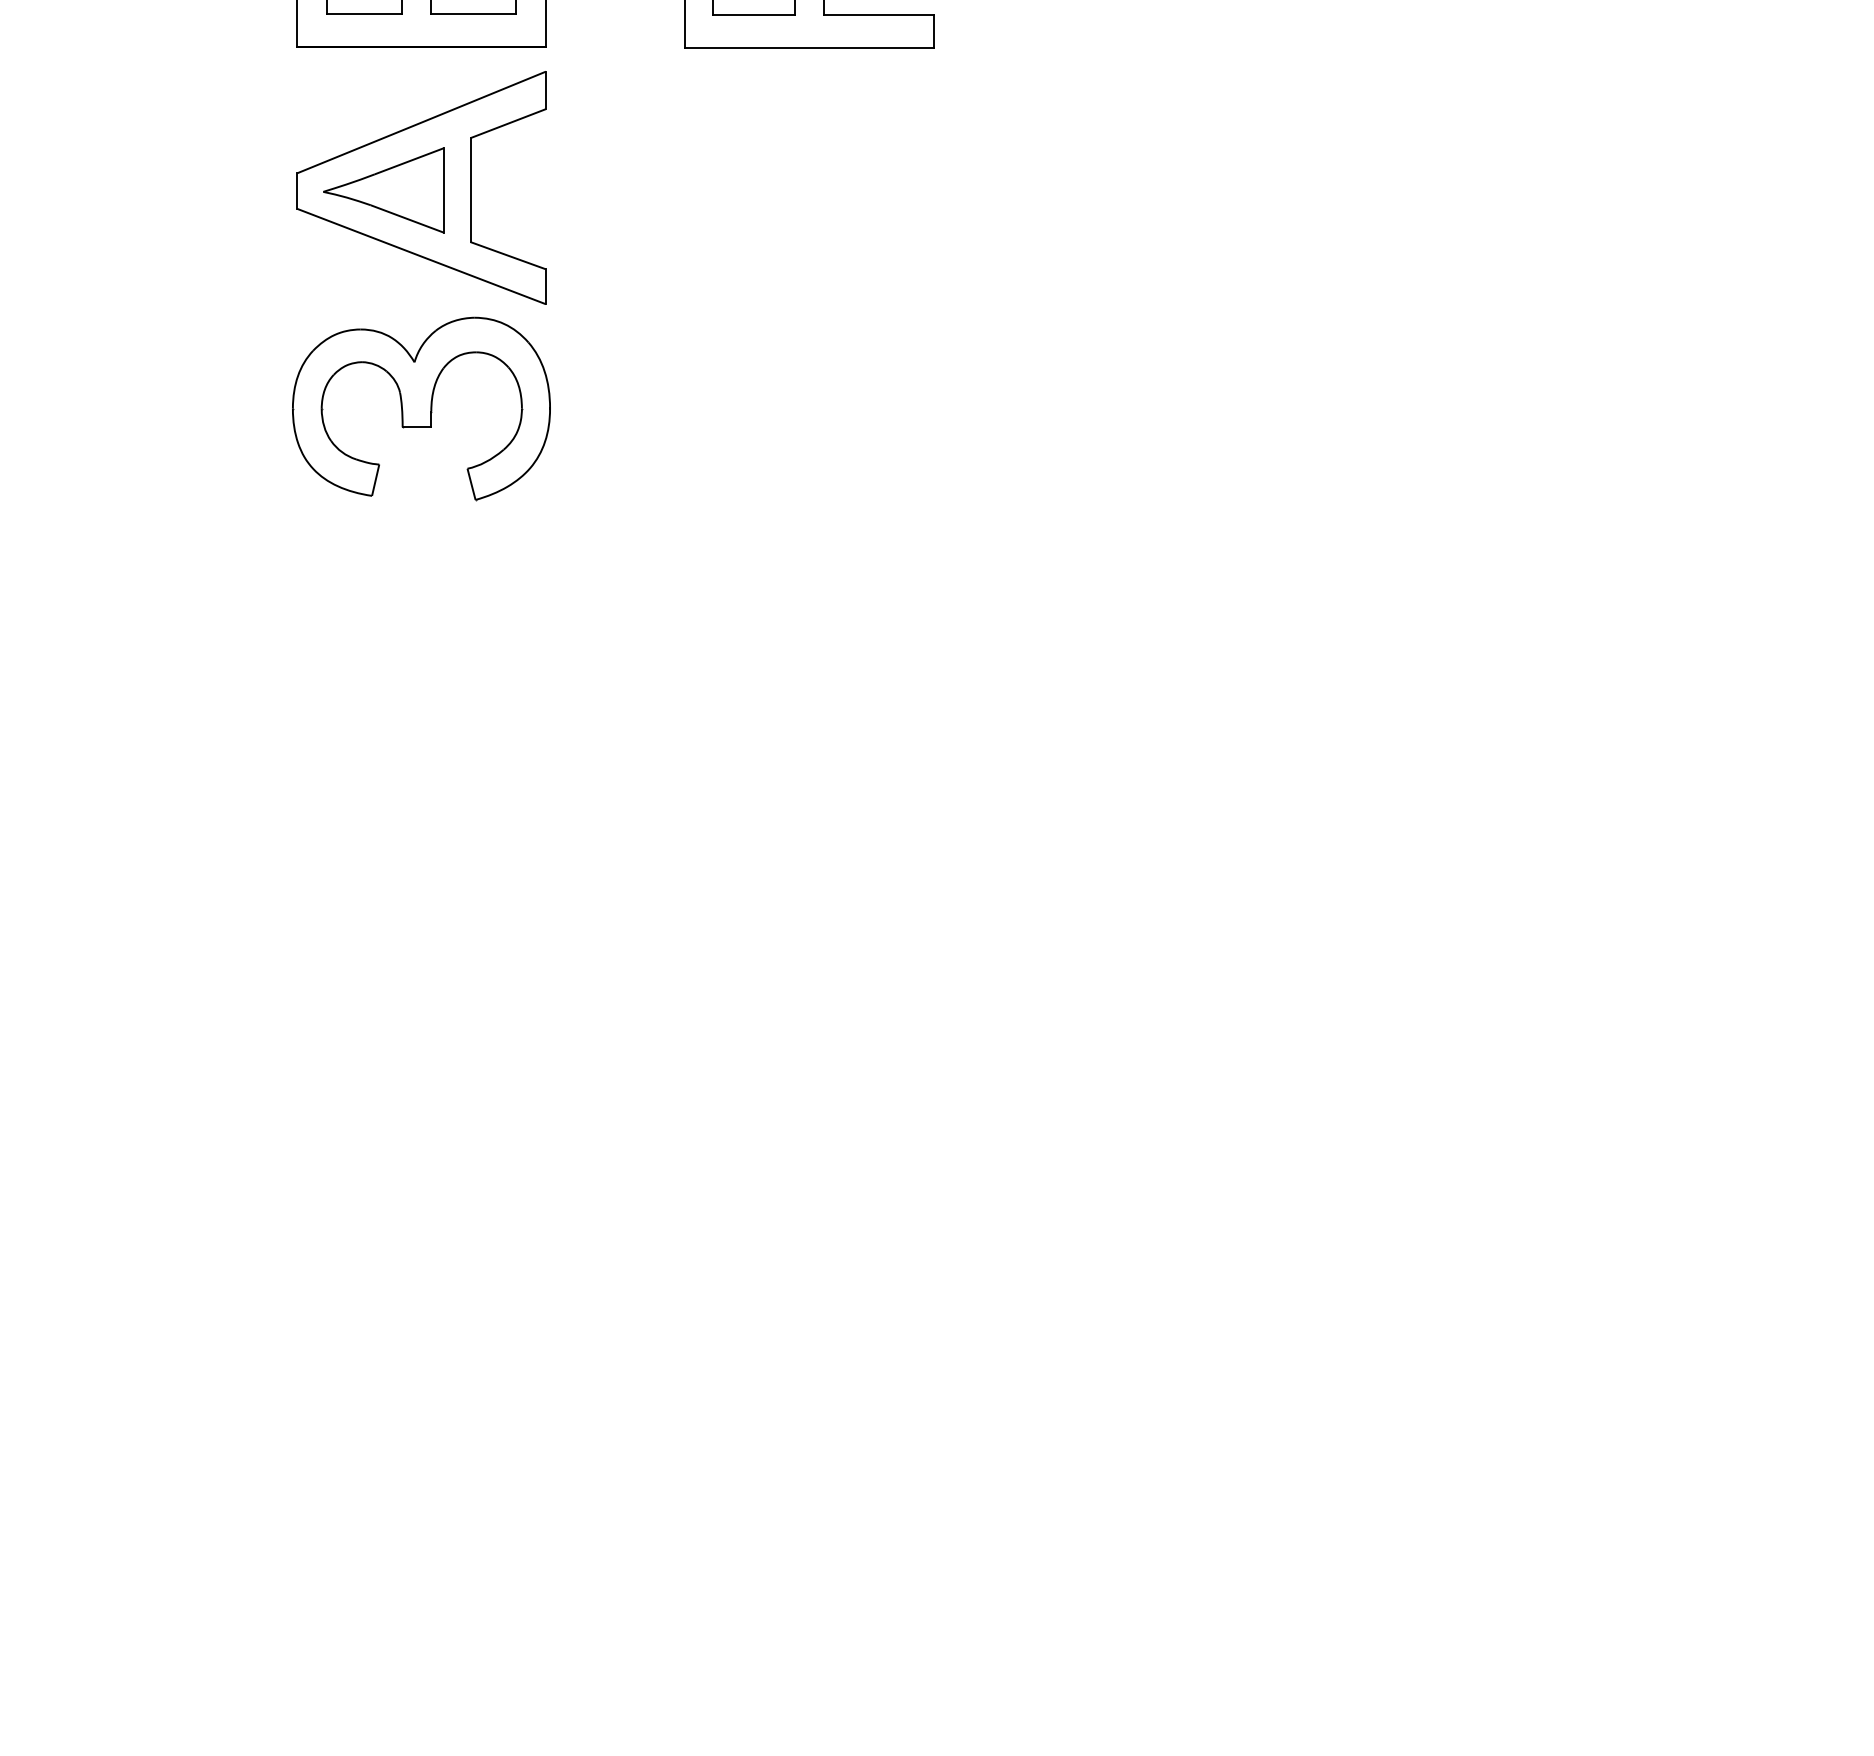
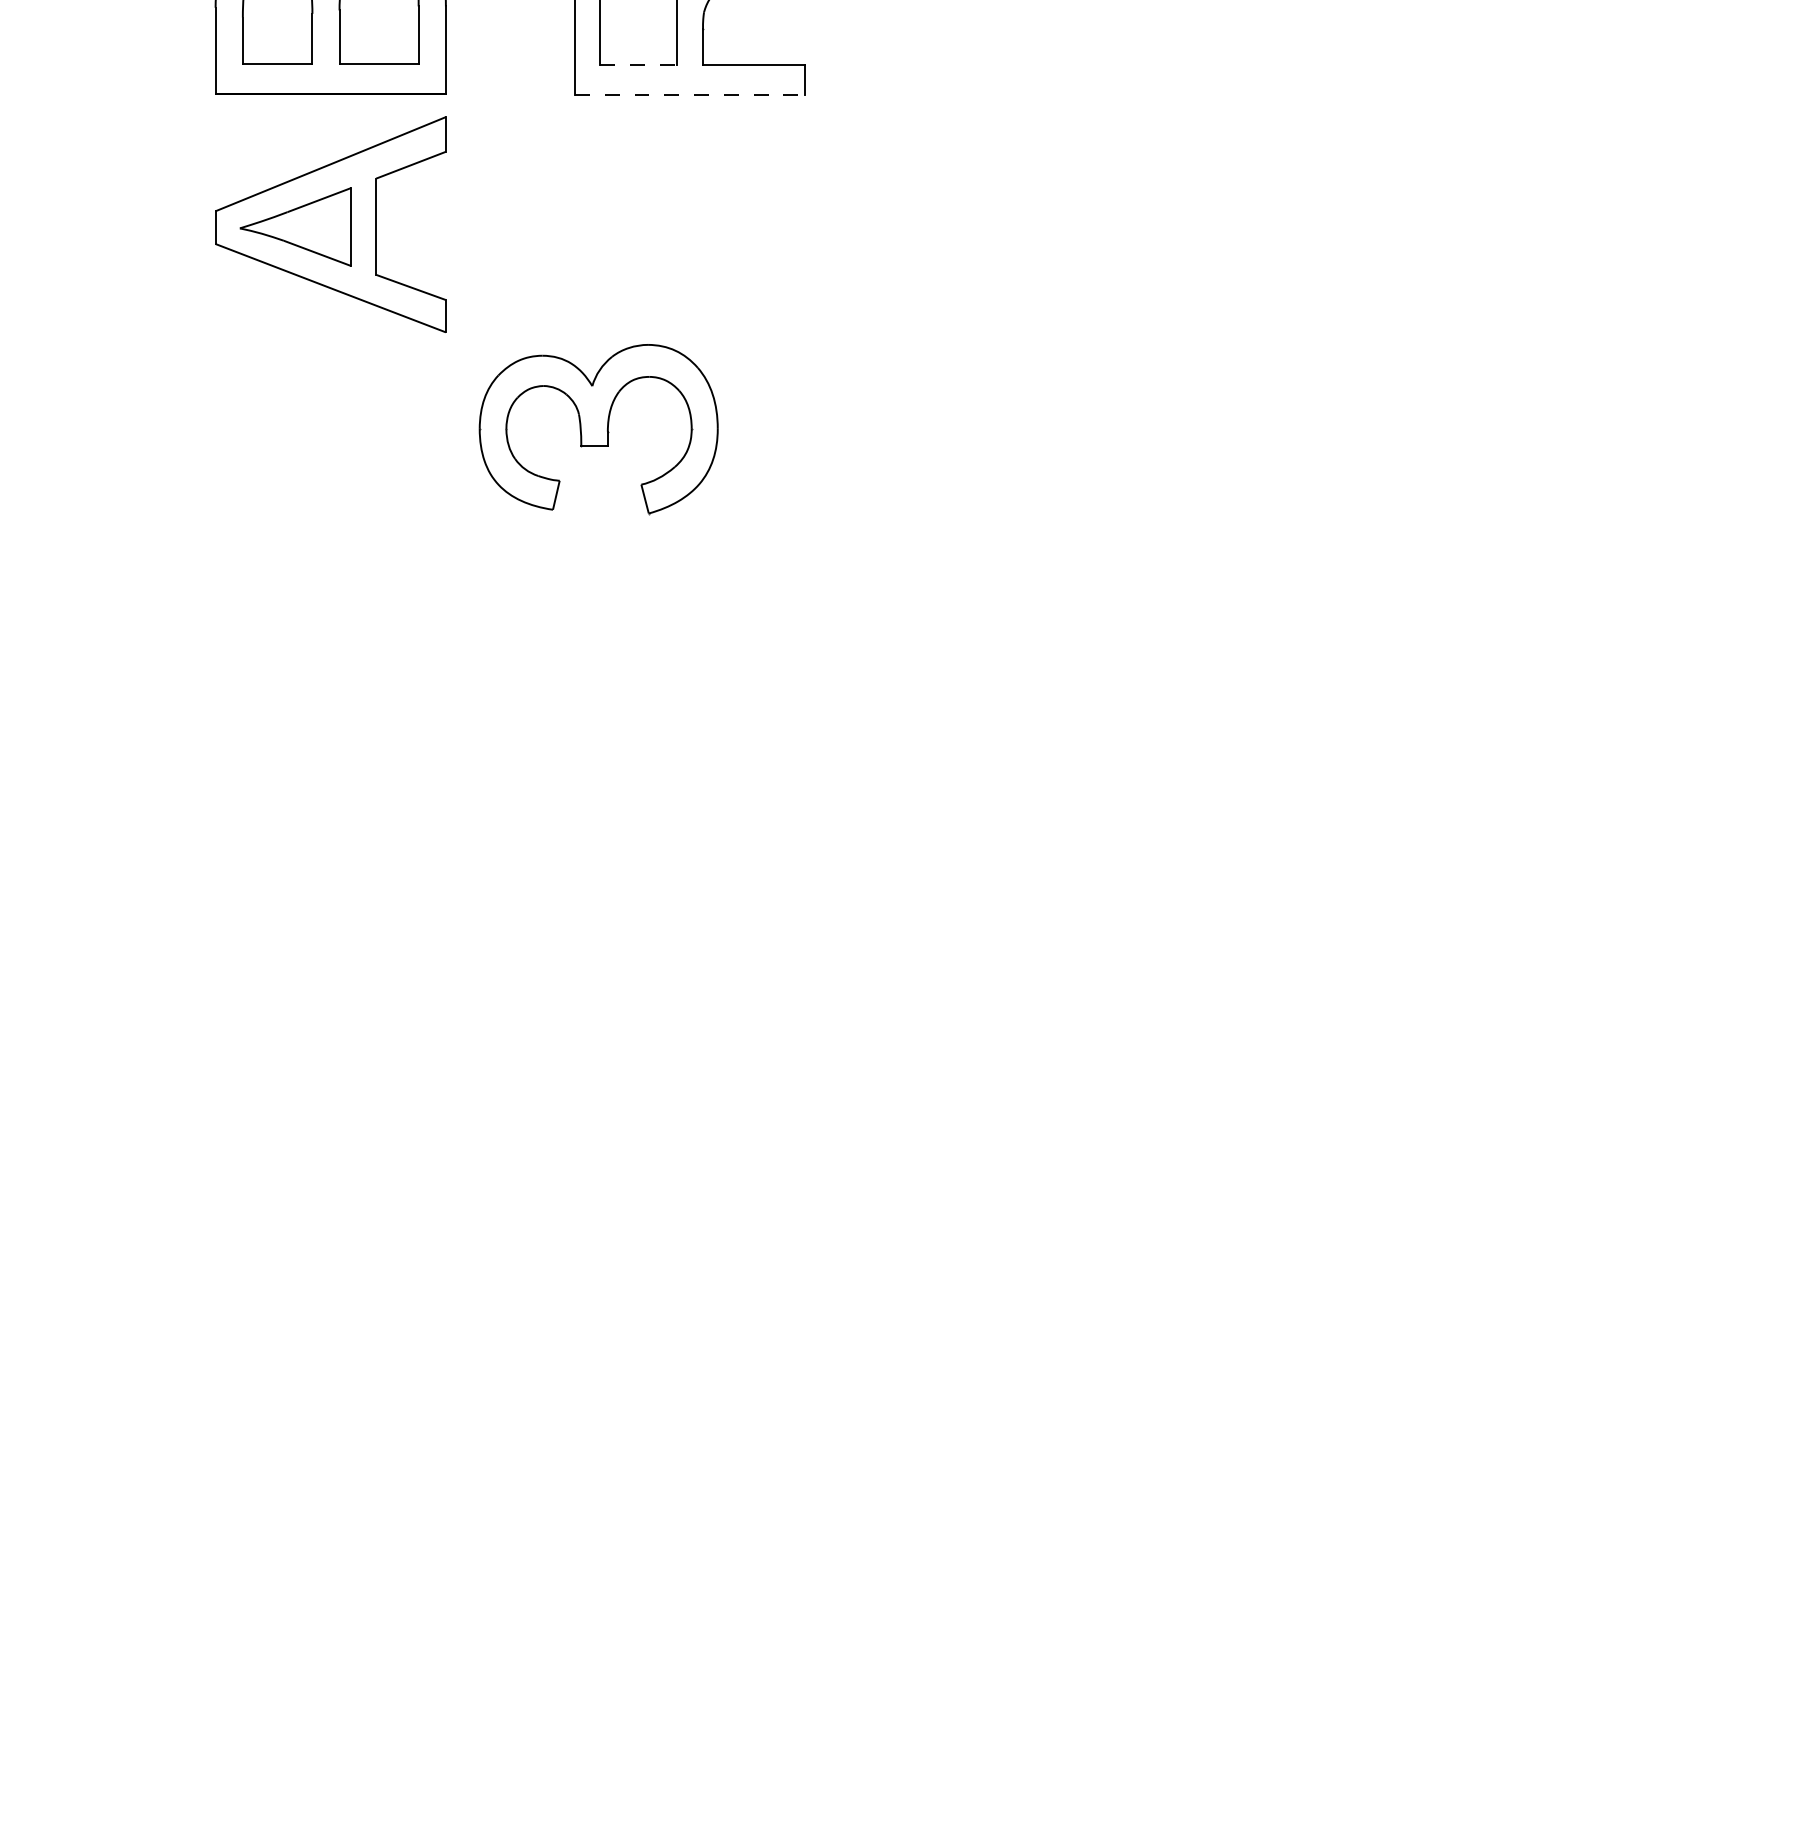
line: (755, 14) -> (639, 64), solid -> dashed
line: (810, 47) -> (690, 94), solid -> dashed
part: (421, 409) -> (598, 429), moved

